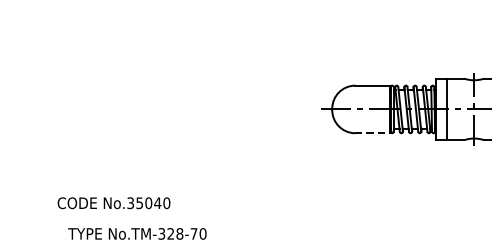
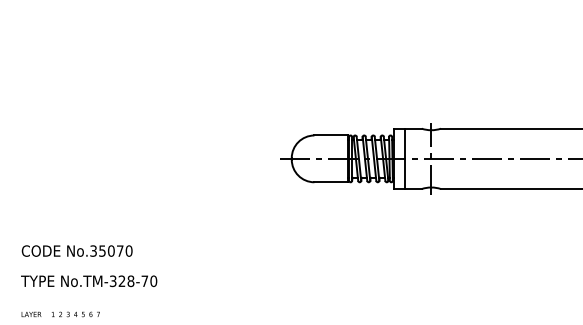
line: (372, 133) -> (331, 182), dashed -> solid
text: (157, 202) -> (119, 250), No.35040 -> No.35070
text: (137, 234) -> (89, 281), moved

